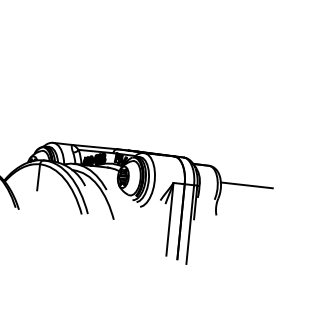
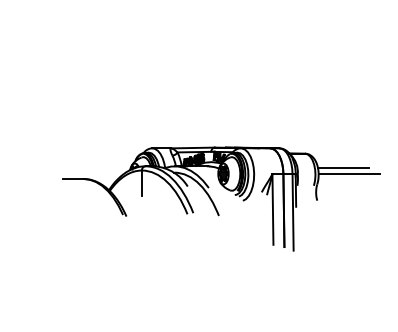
line: (251, 192) -> (348, 174), added

